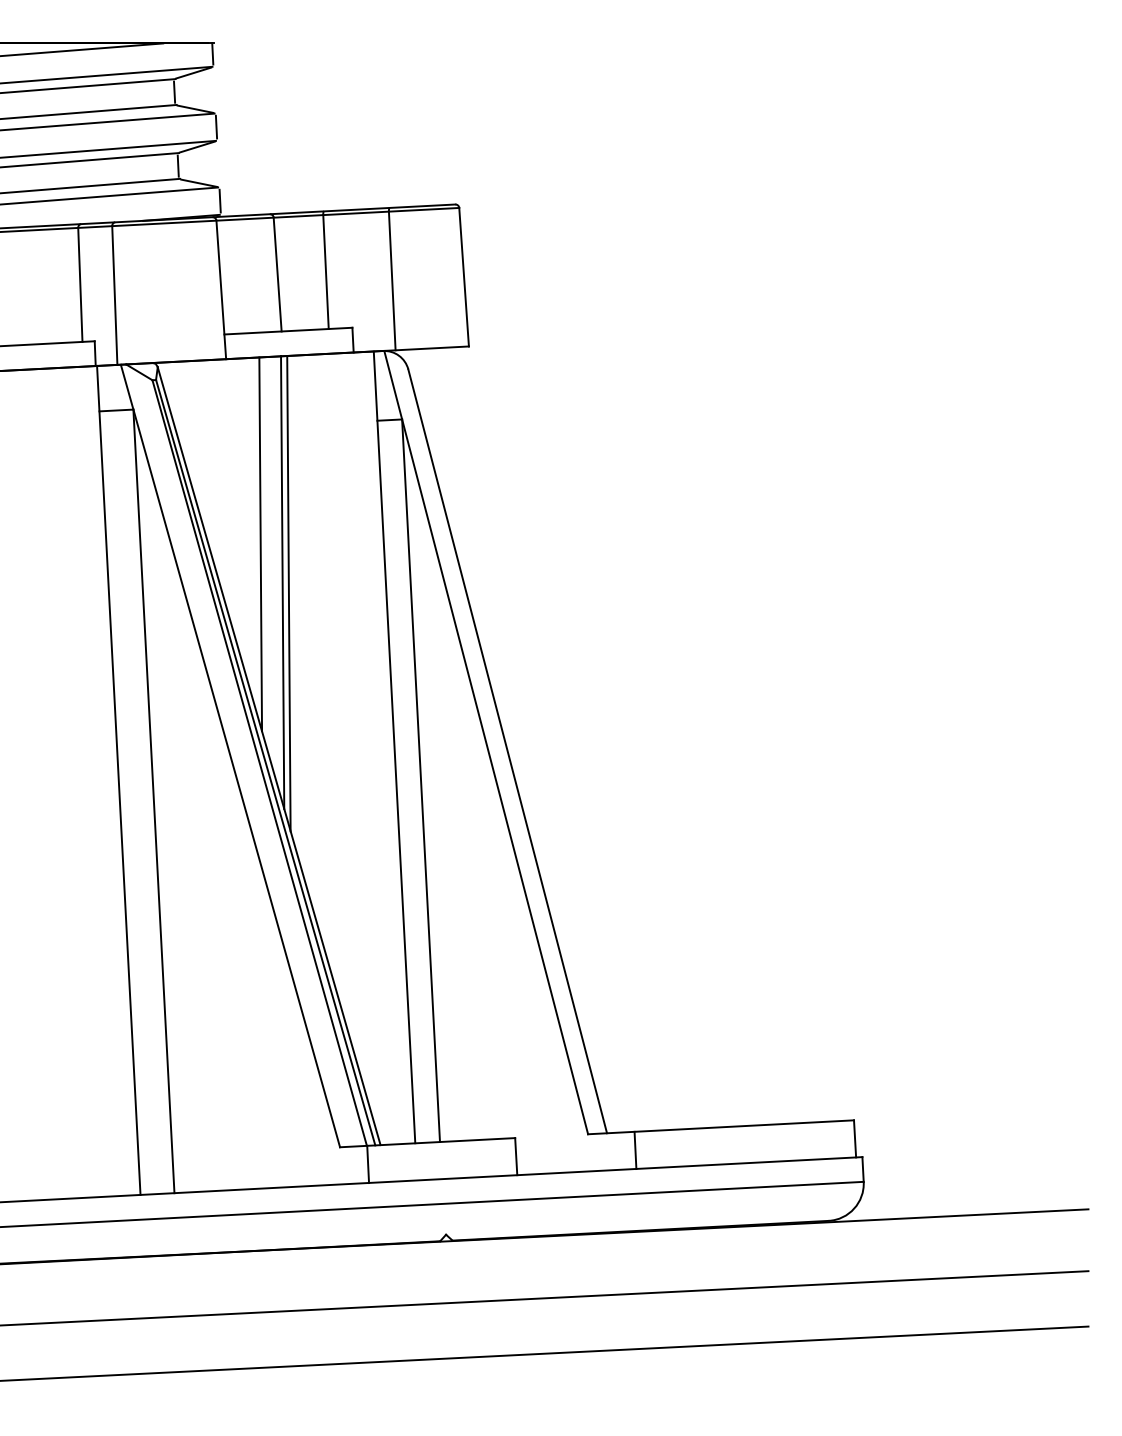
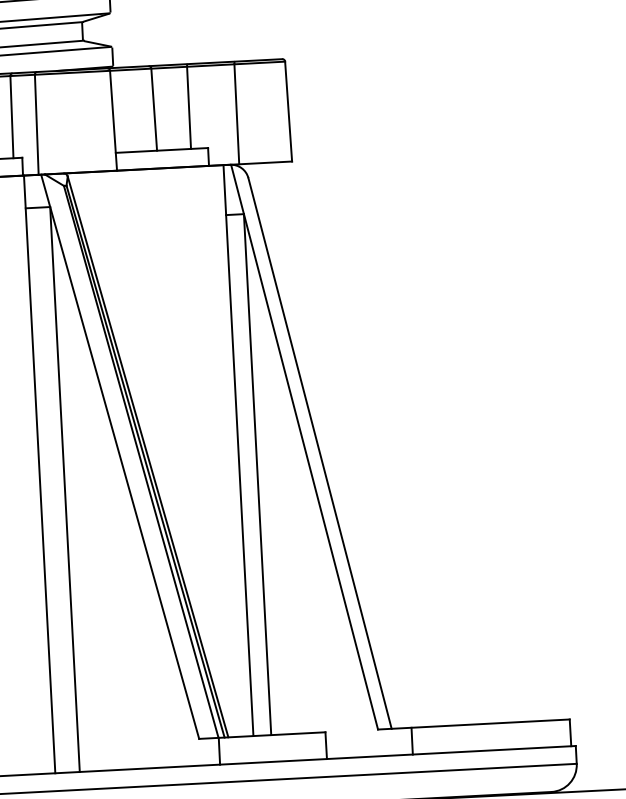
line: (260, 544) -> (141, 304), removed
line: (282, 582) -> (157, 331), removed
line: (288, 593) -> (162, 339), removed

